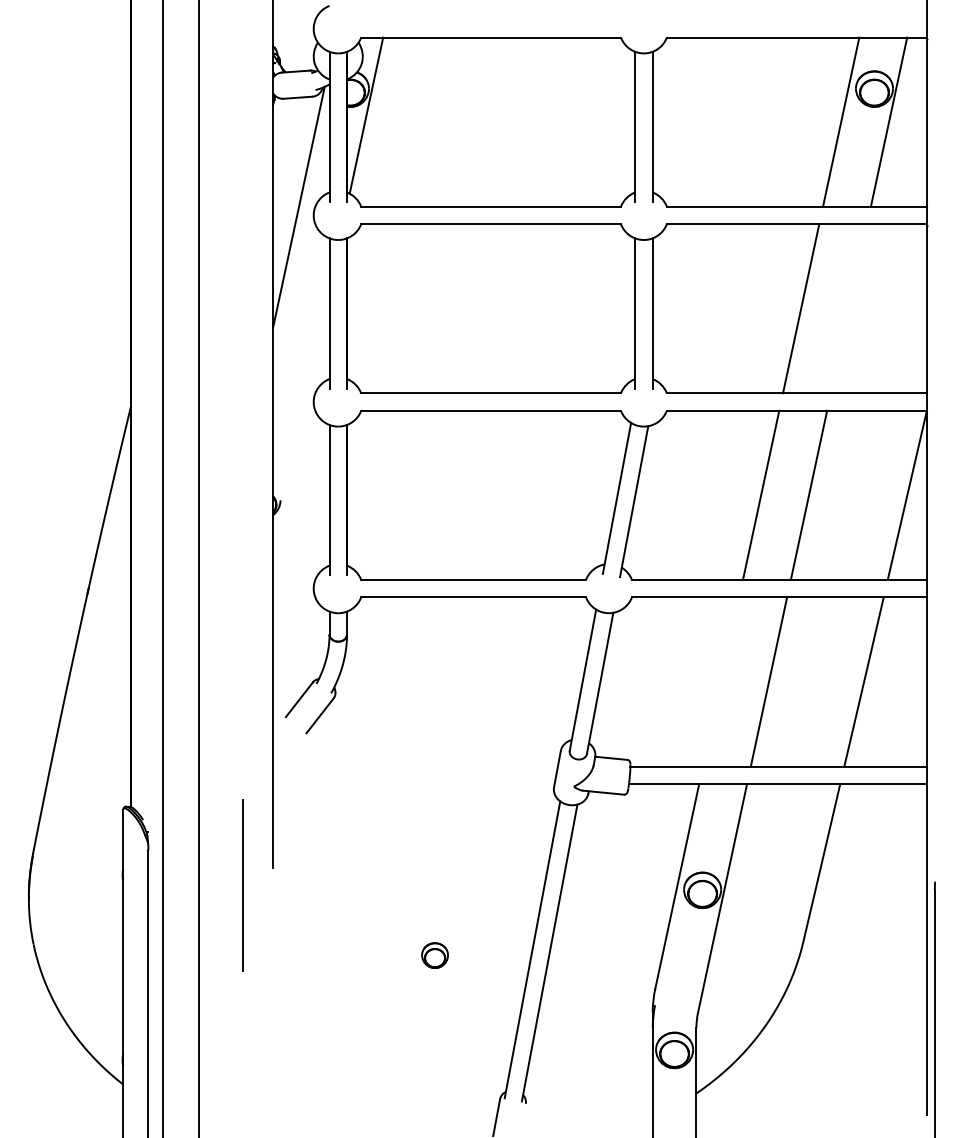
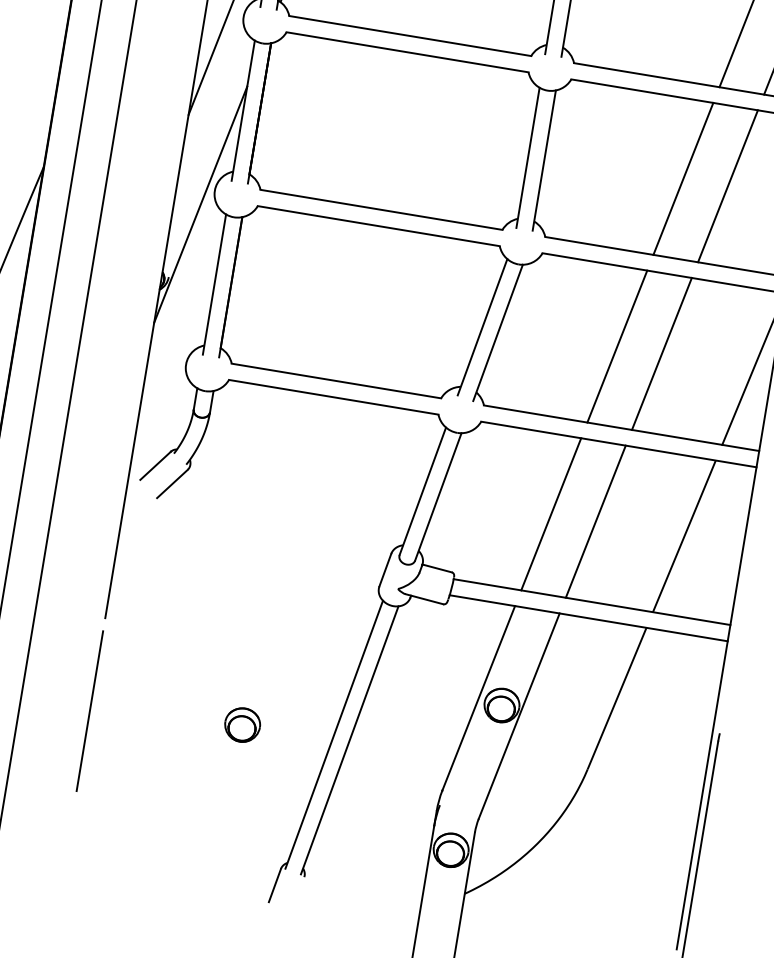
line: (848, 308) -> (727, 185), added
line: (301, 418) -> (200, 204), added
line: (720, 681) -> (550, 513), added
line: (242, 885) -> (89, 711), moved
part: (434, 955) -> (242, 724), size x1.43

